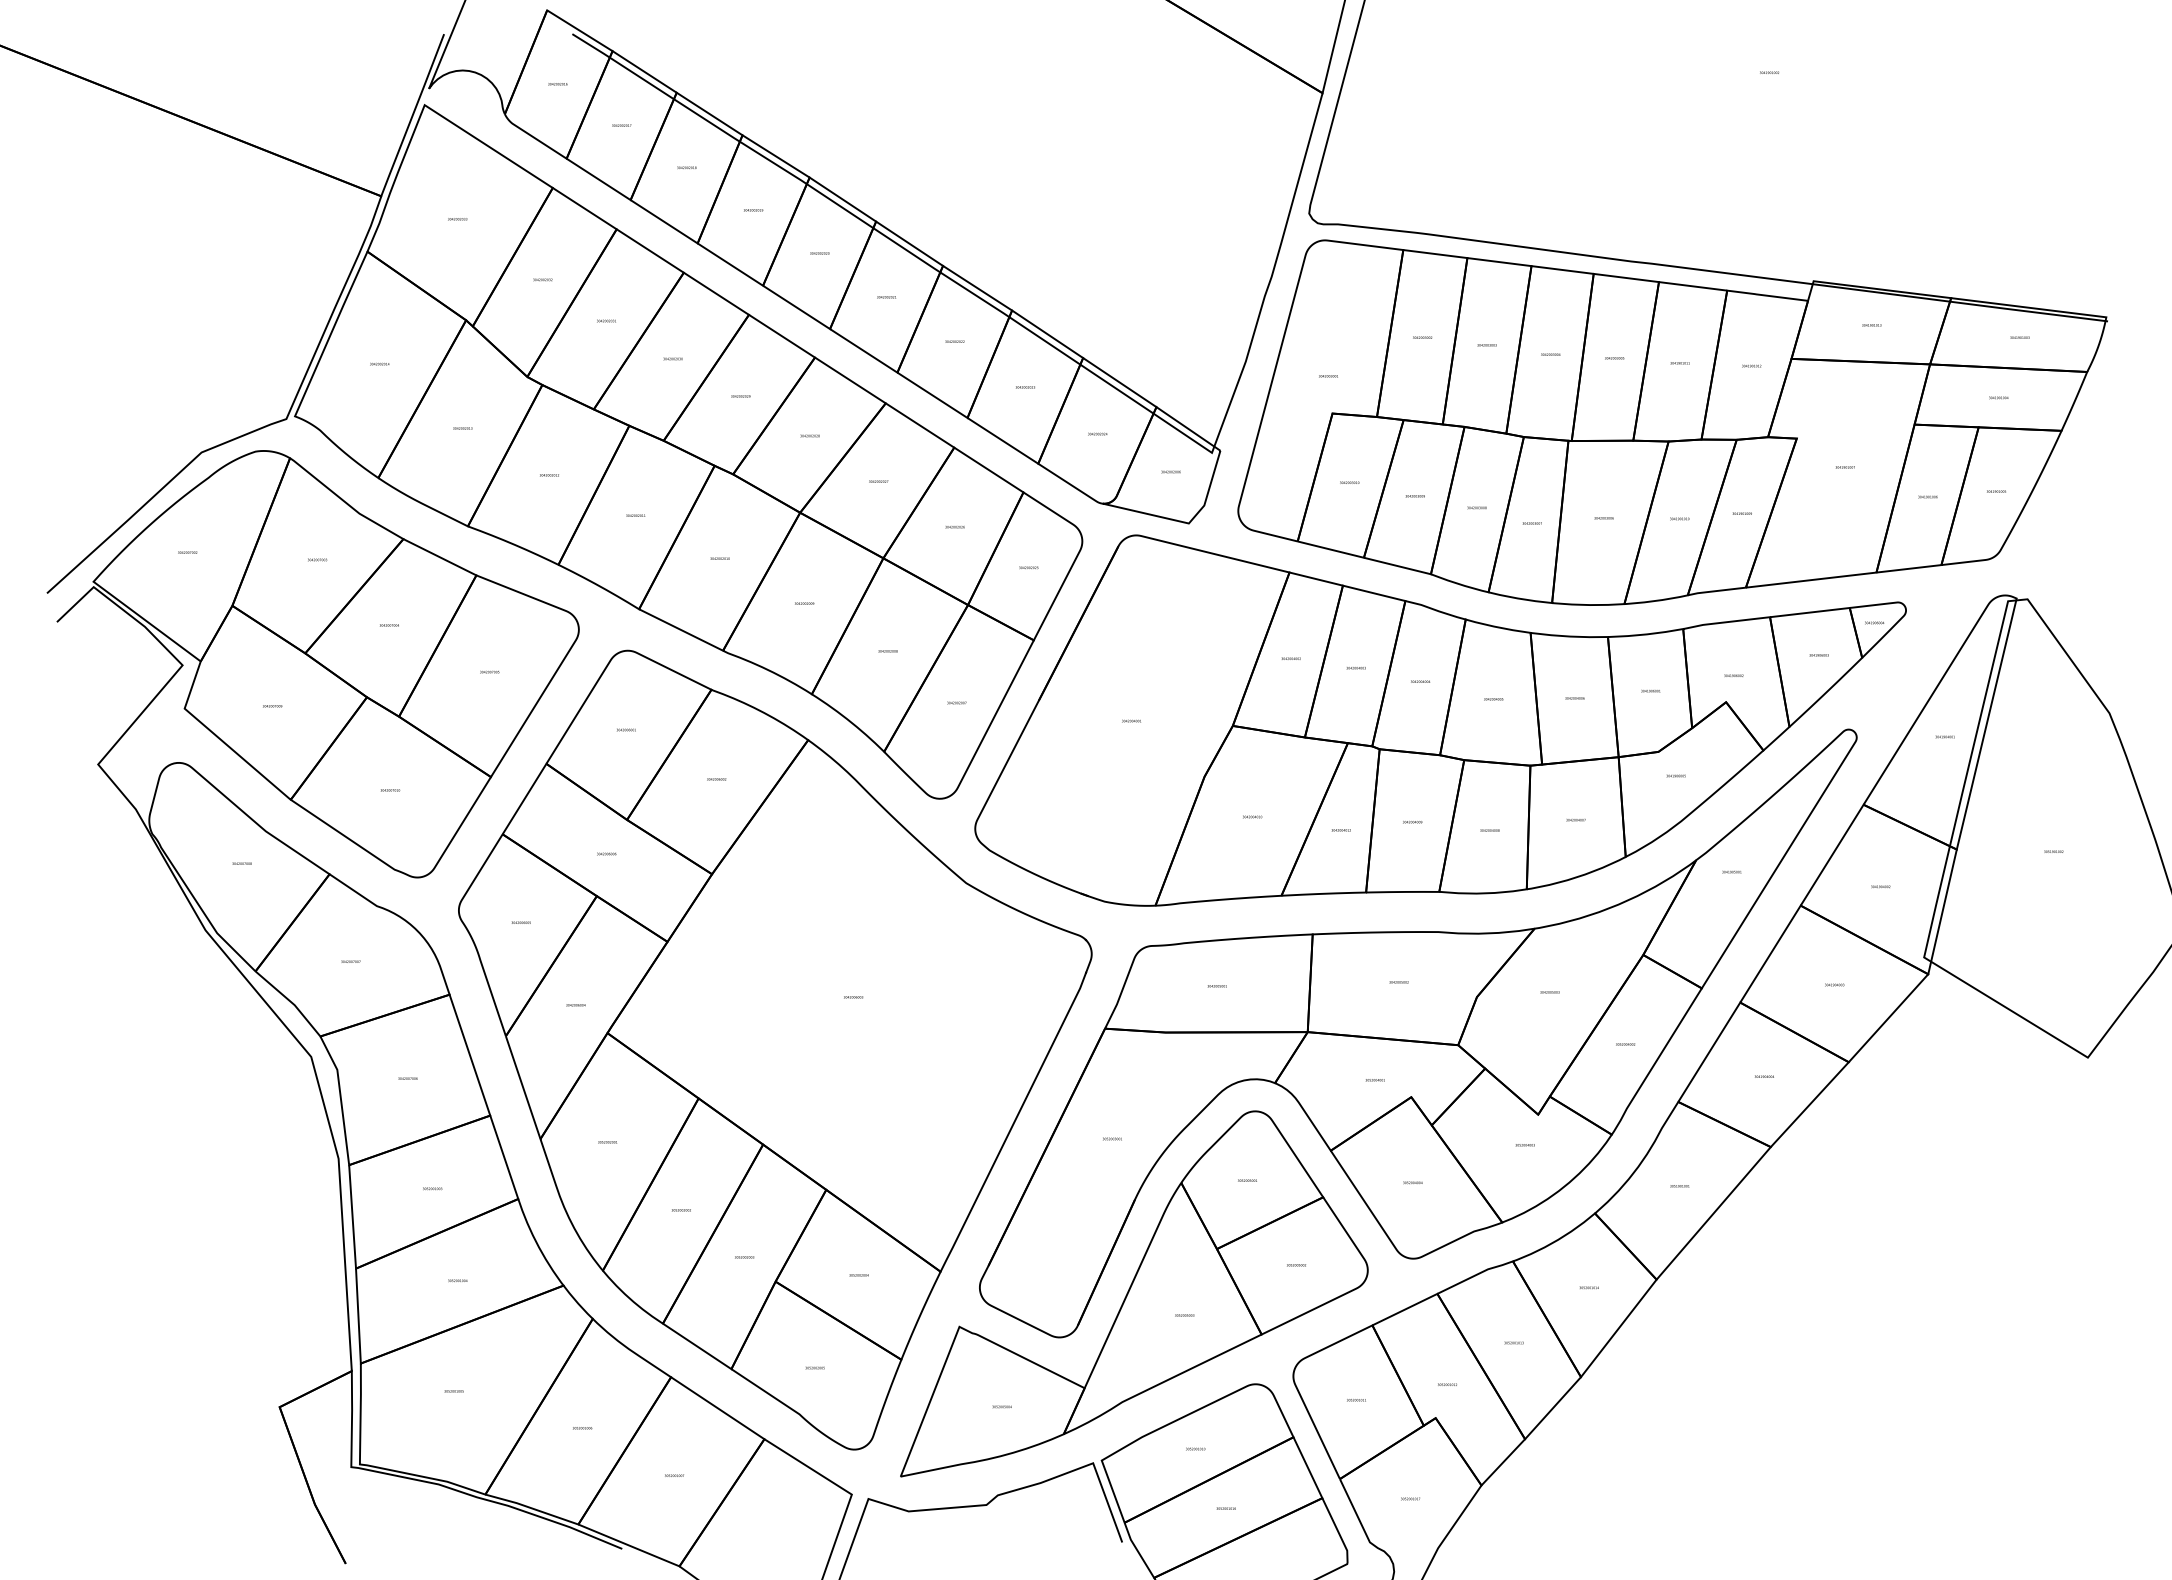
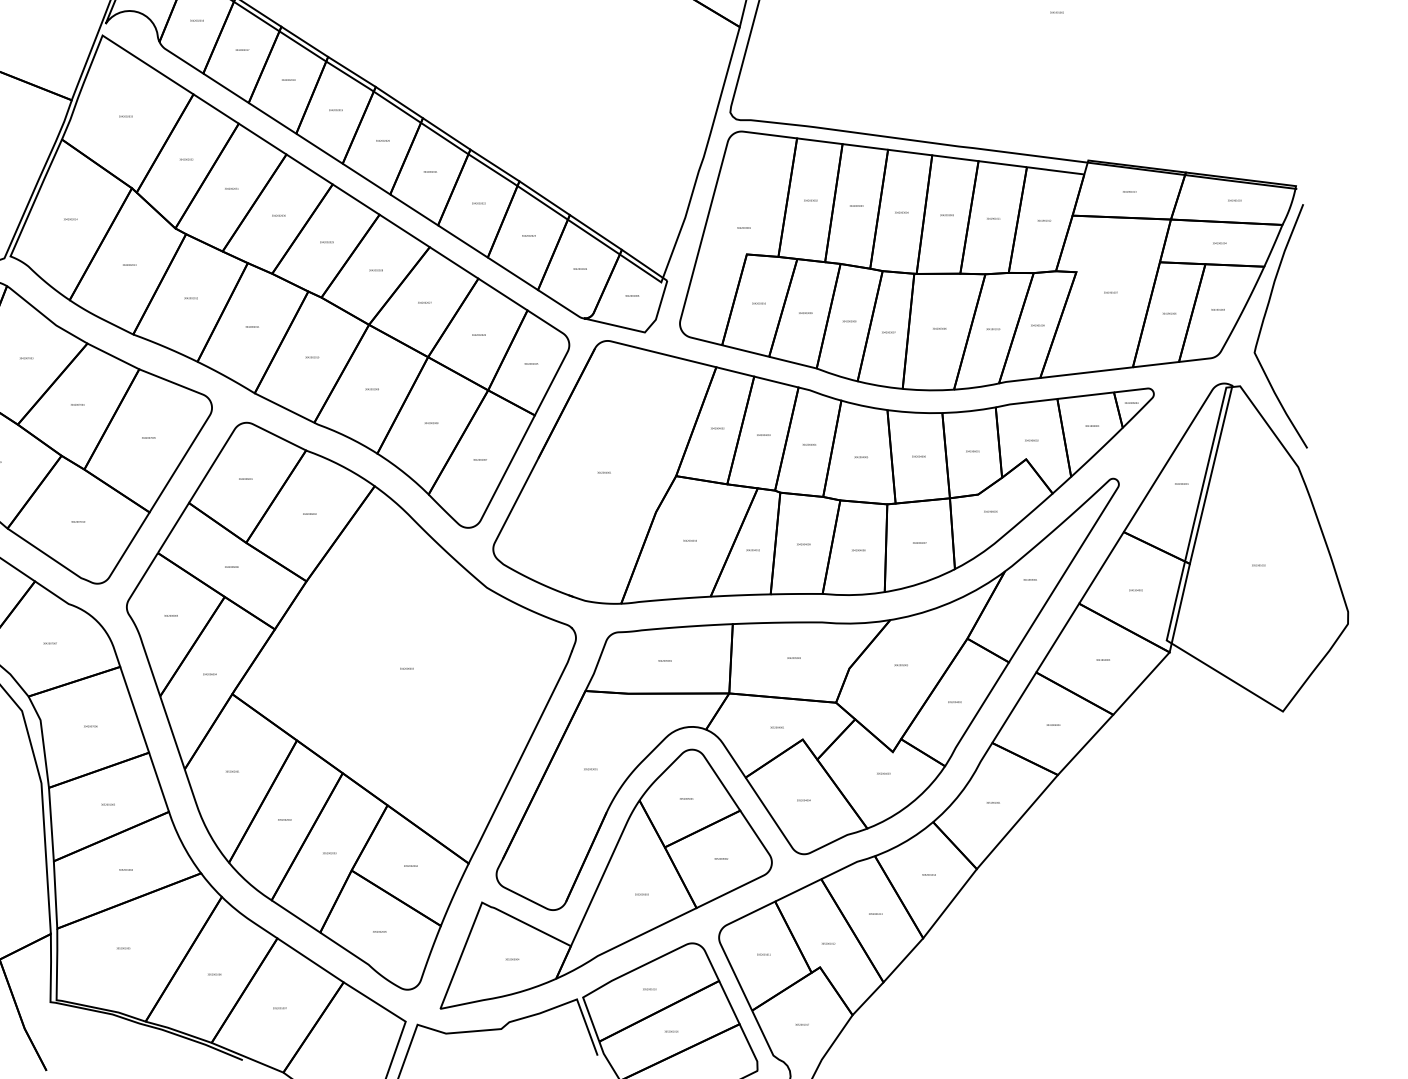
curve: (2061, 506) -> (1264, 320), added

